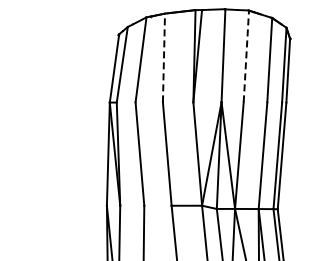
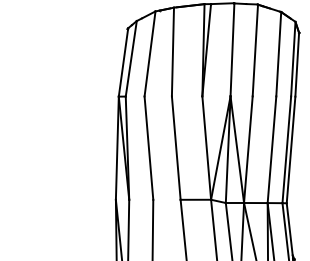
line: (246, 56) -> (255, 50), dashed -> solid
line: (163, 57) -> (172, 51), dashed -> solid

